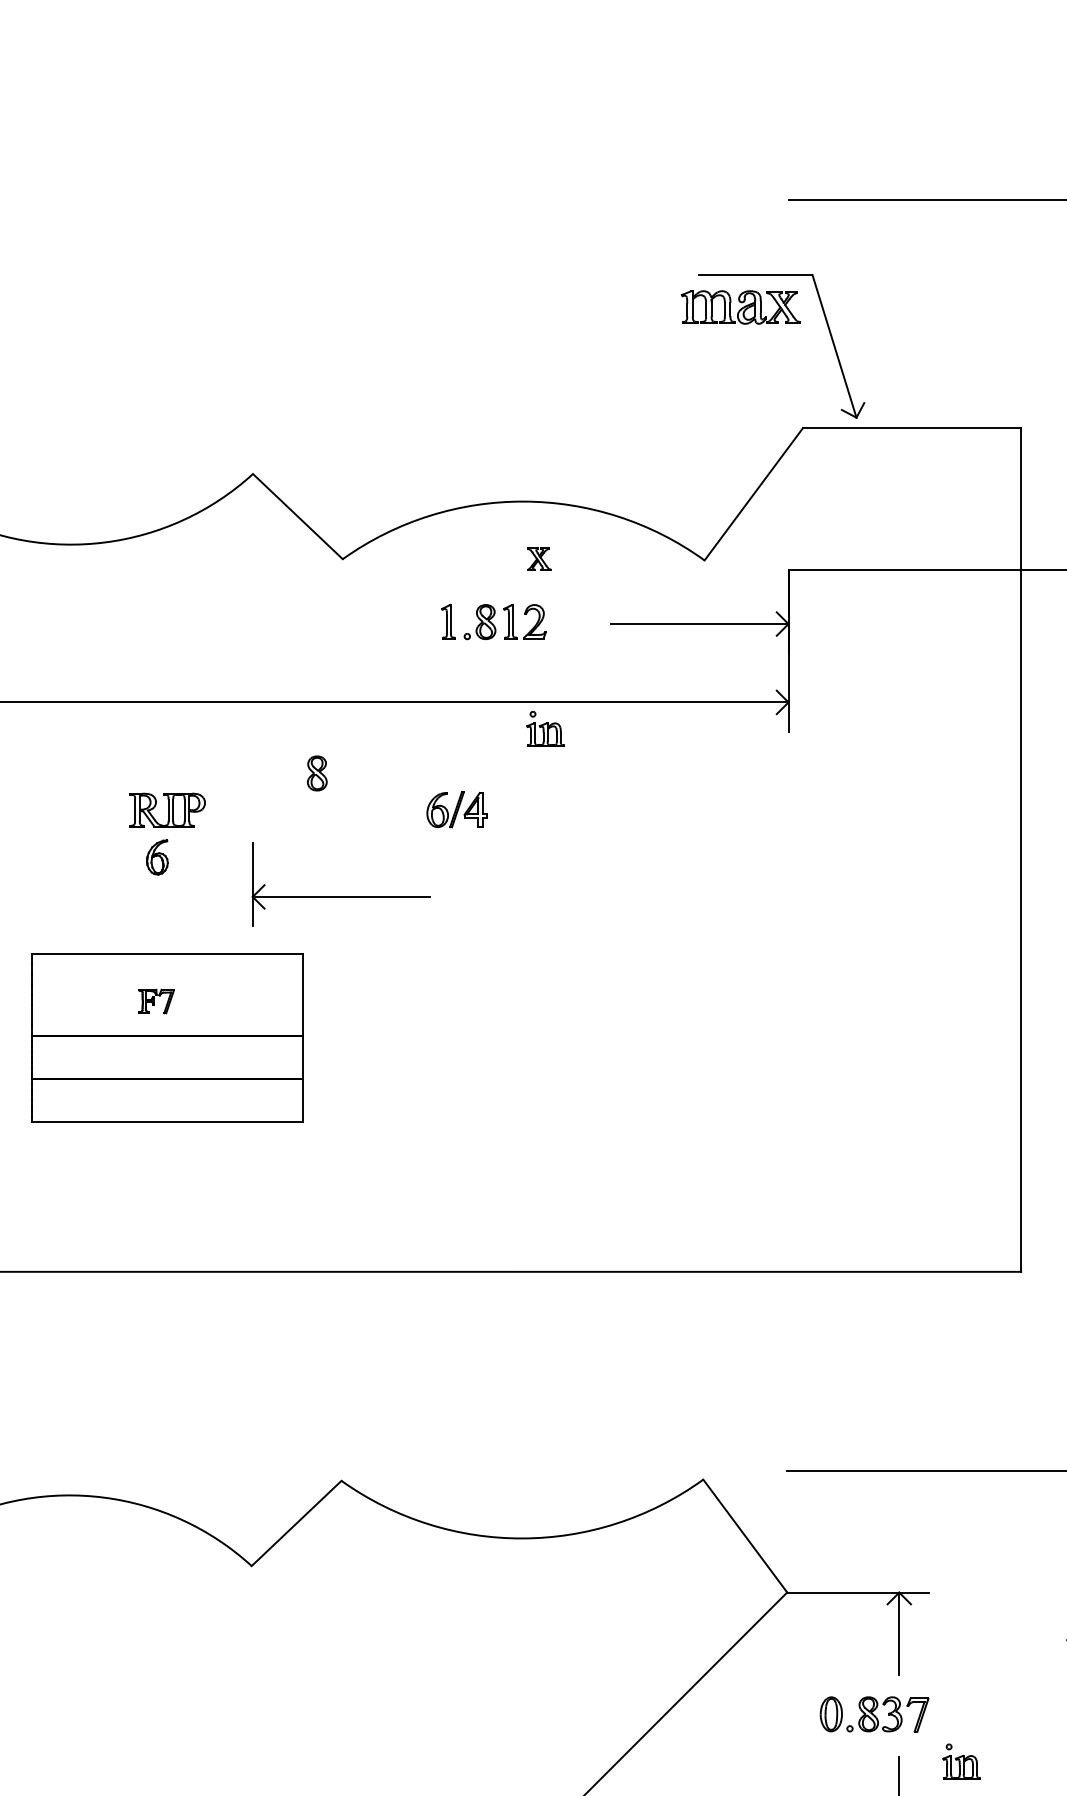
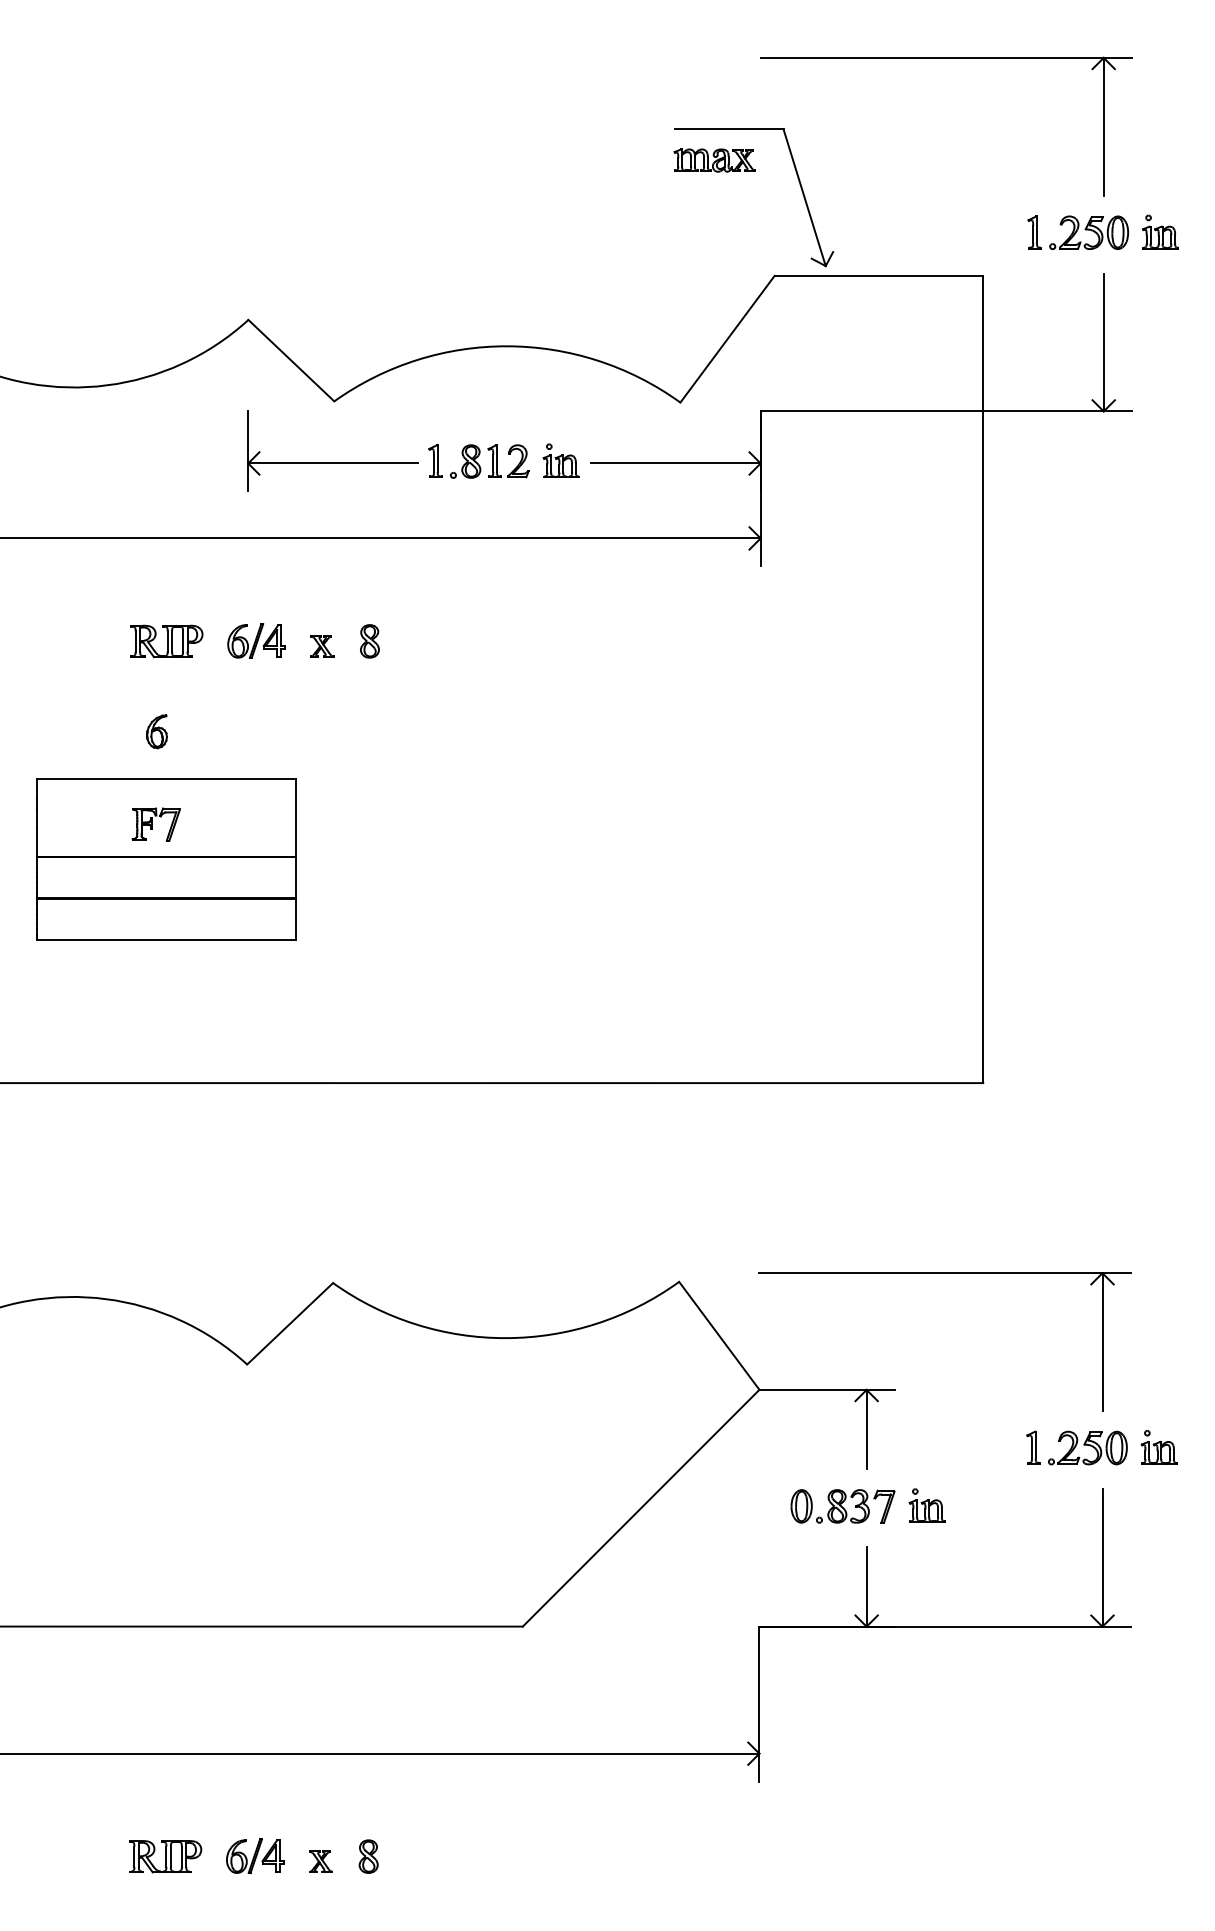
part: (740, 307) -> (714, 160), size x0.71
part: (539, 559) -> (322, 646), moved
part: (544, 728) -> (560, 460), moved
part: (316, 773) -> (369, 641), moved
part: (456, 809) -> (256, 640), moved
part: (156, 857) -> (156, 731), moved
part: (340, 895) -> (332, 462), moved
part: (155, 1001) -> (155, 824), size x1.43
part: (960, 1761) -> (926, 1505), moved

